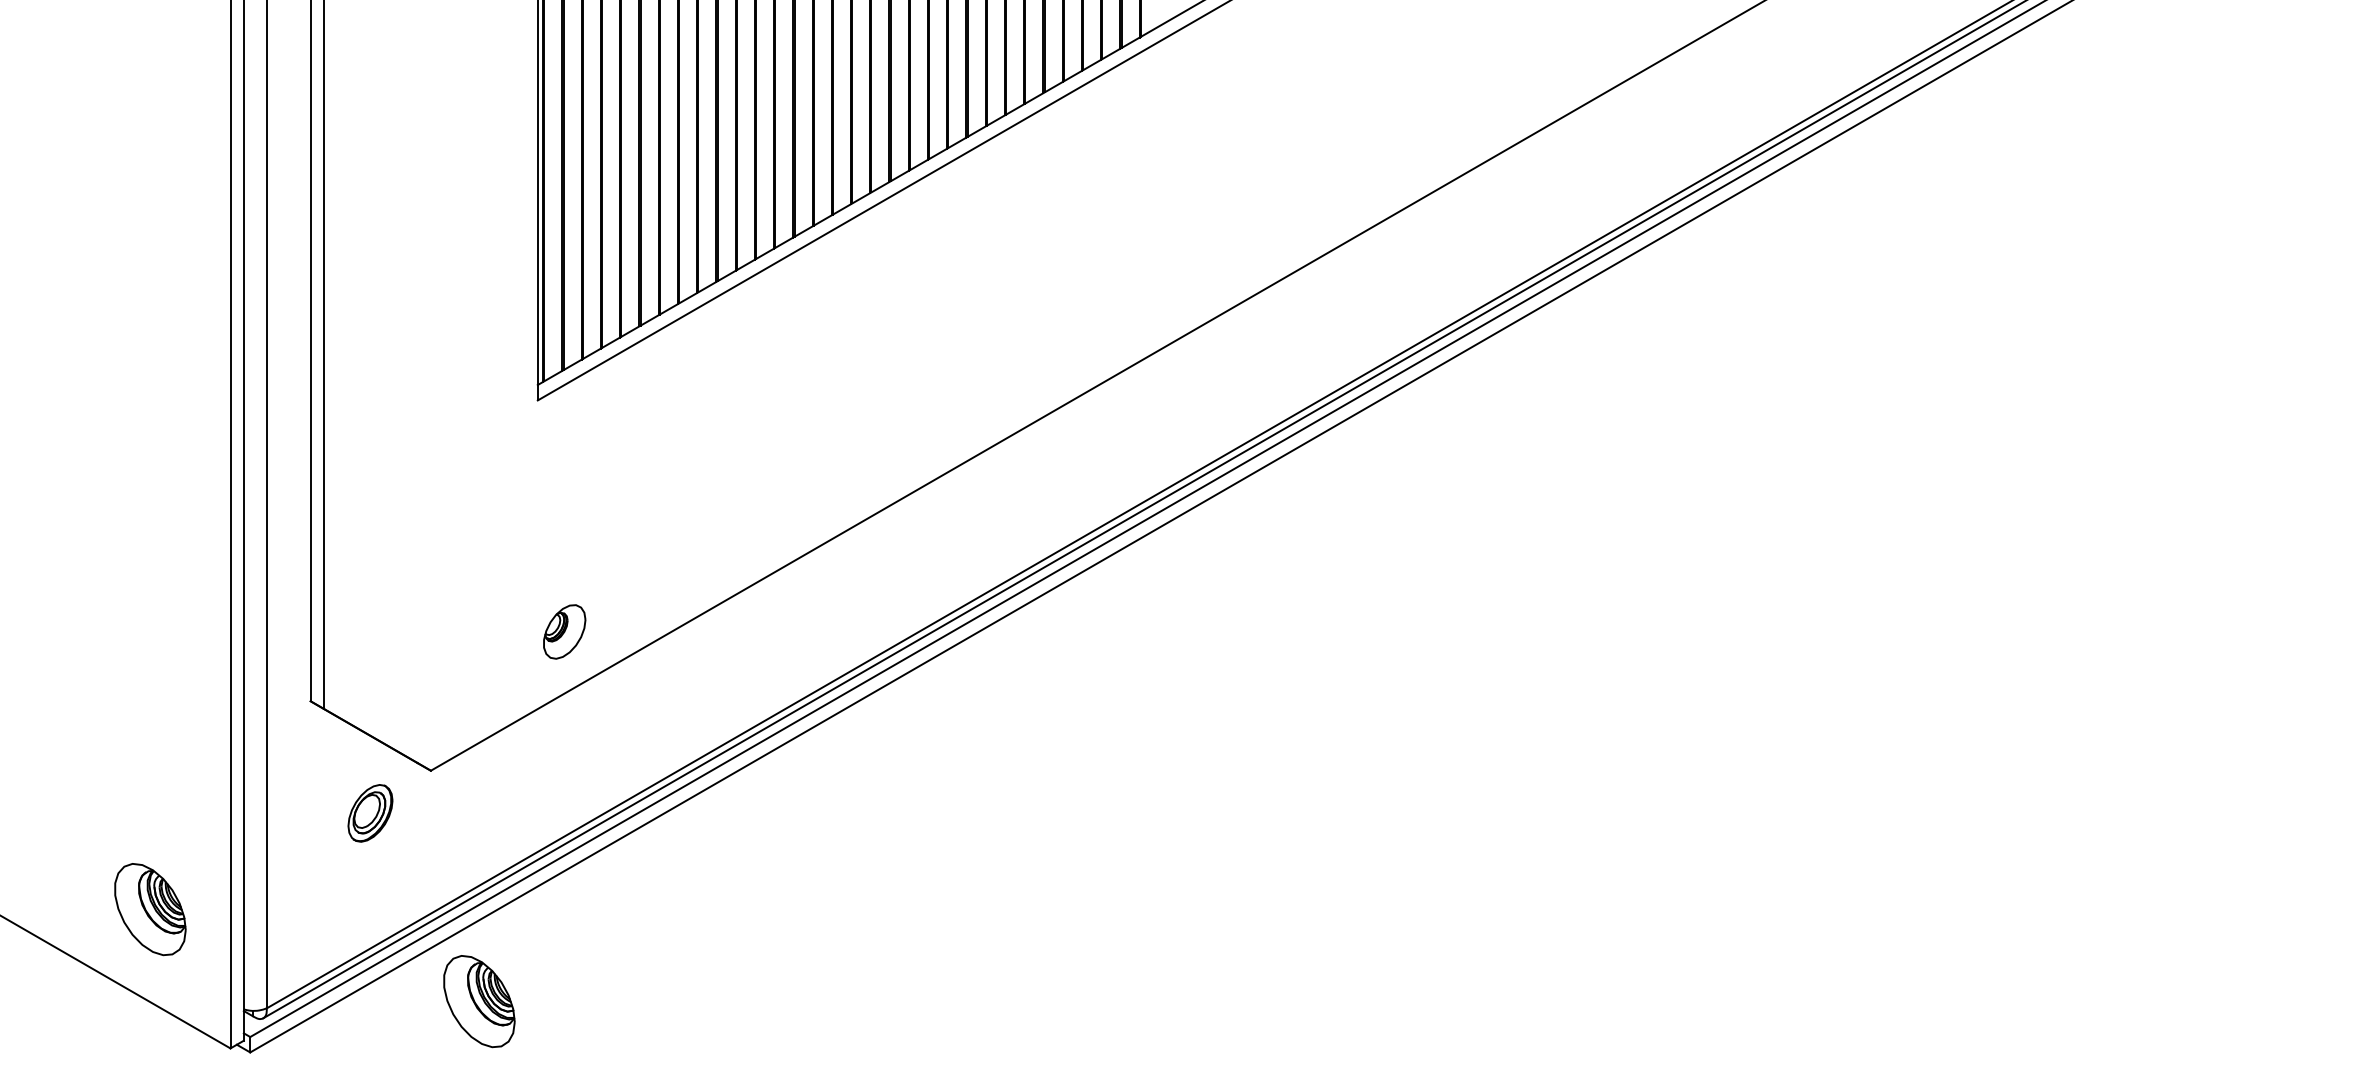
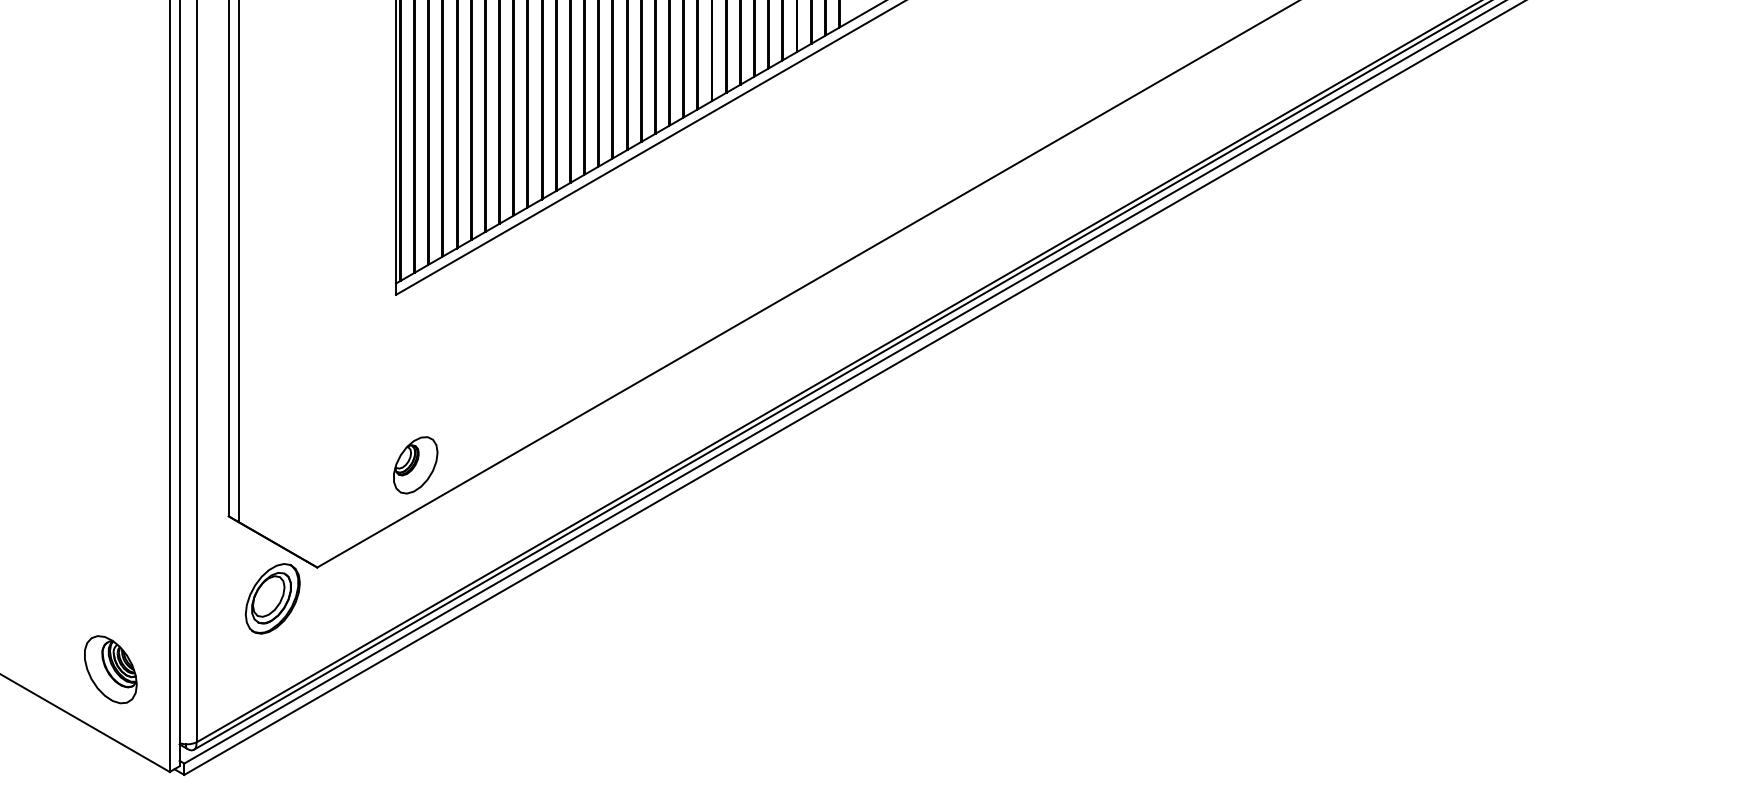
part: (564, 631) -> (415, 465), size x1.43
part: (370, 813) -> (272, 599), size x1.67
part: (479, 1001) -> (353, 737), removed

